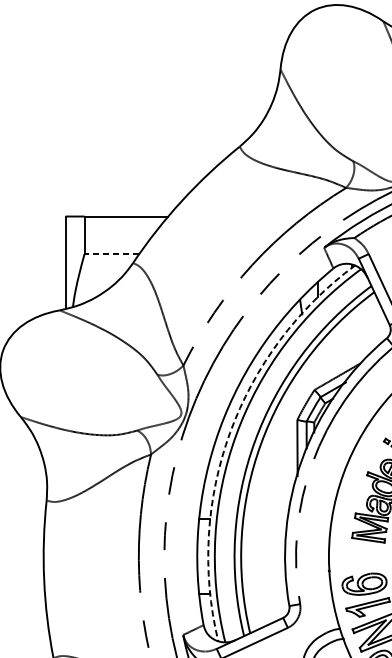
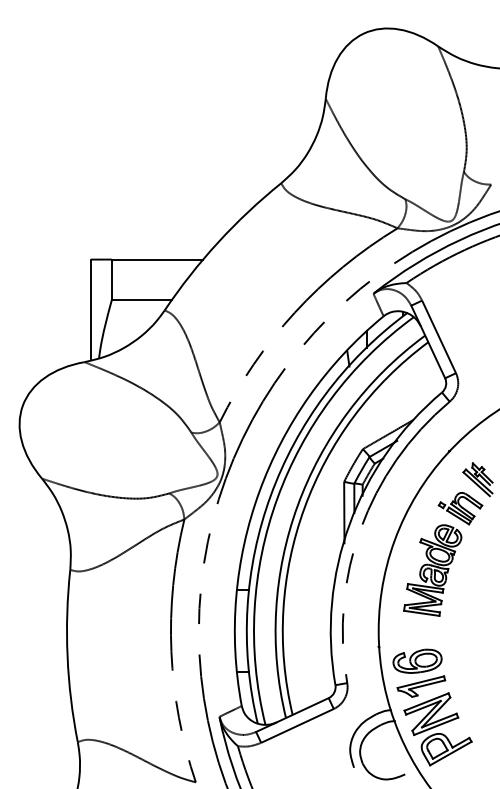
line: (111, 253) -> (141, 300), dashed -> solid
arc: (229, 432) -> (270, 495), dashed -> solid

